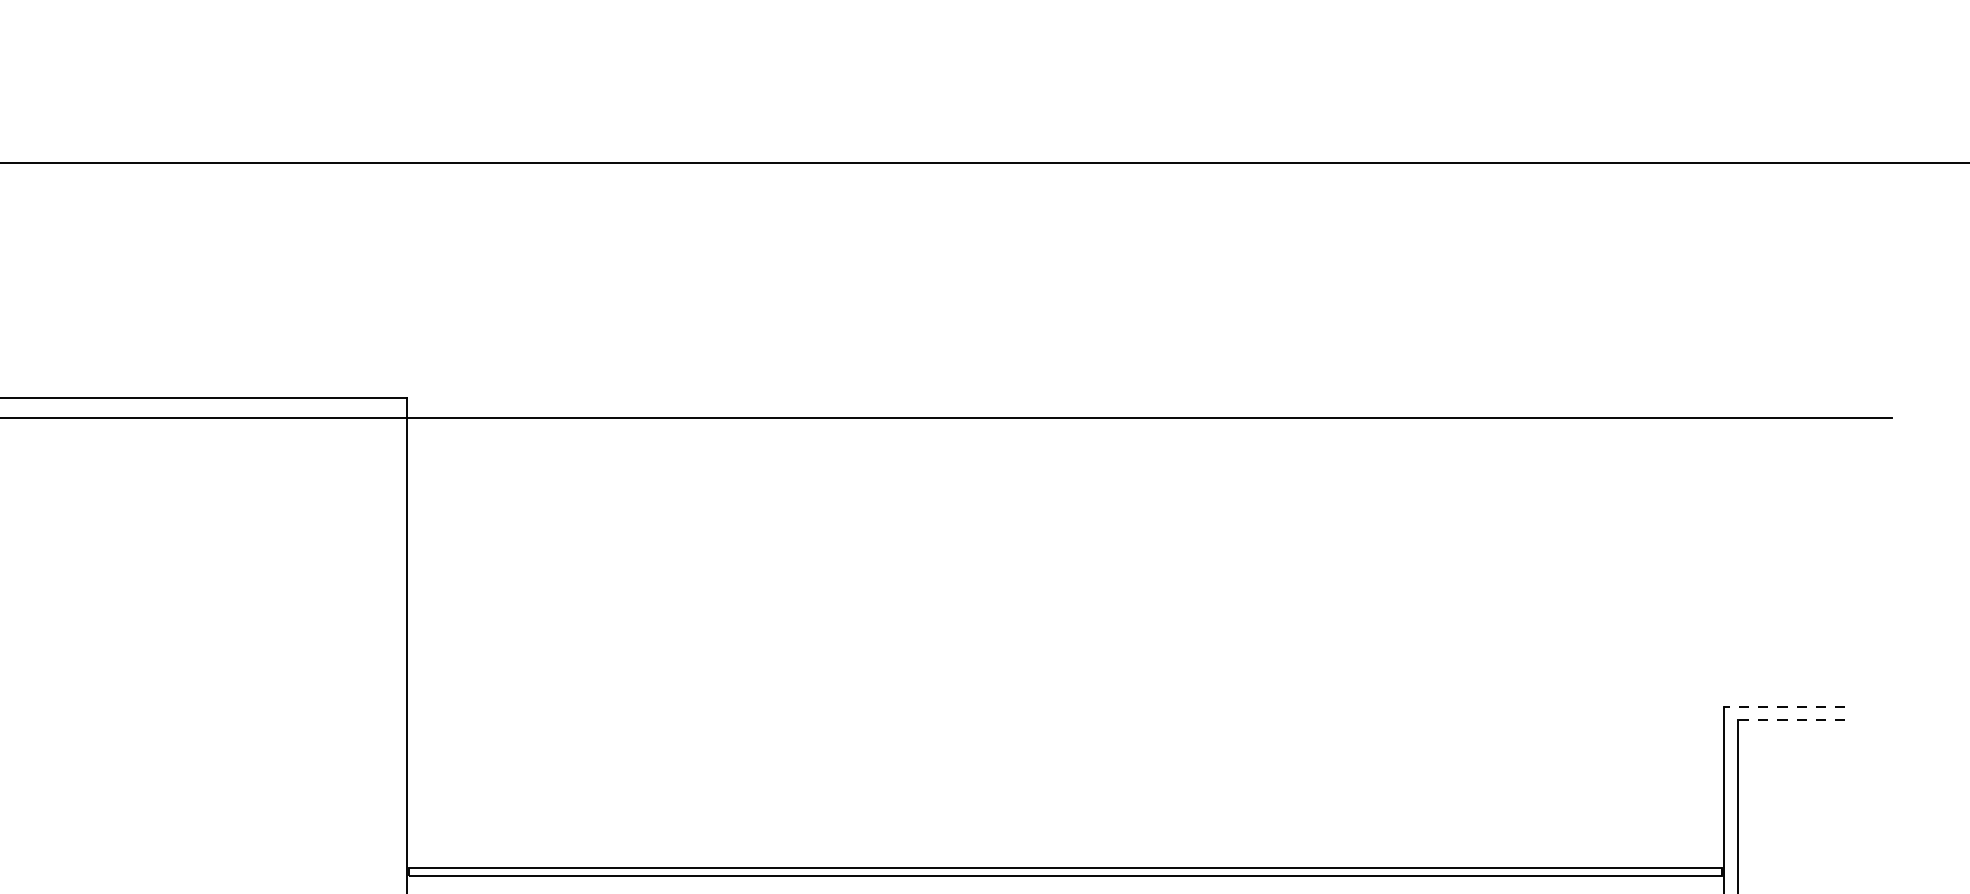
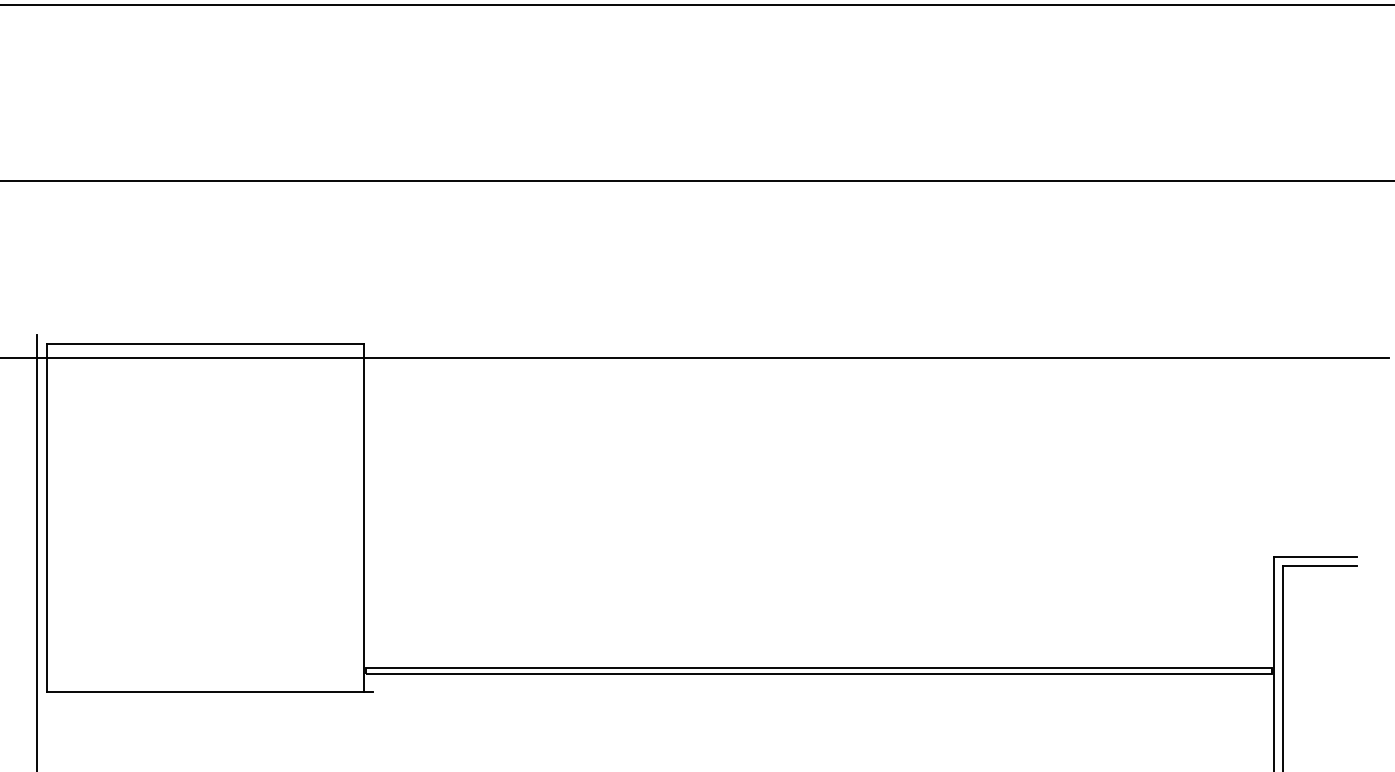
line: (1785, 705) -> (1315, 556), dashed -> solid
line: (1790, 720) -> (1319, 566), dashed -> solid

